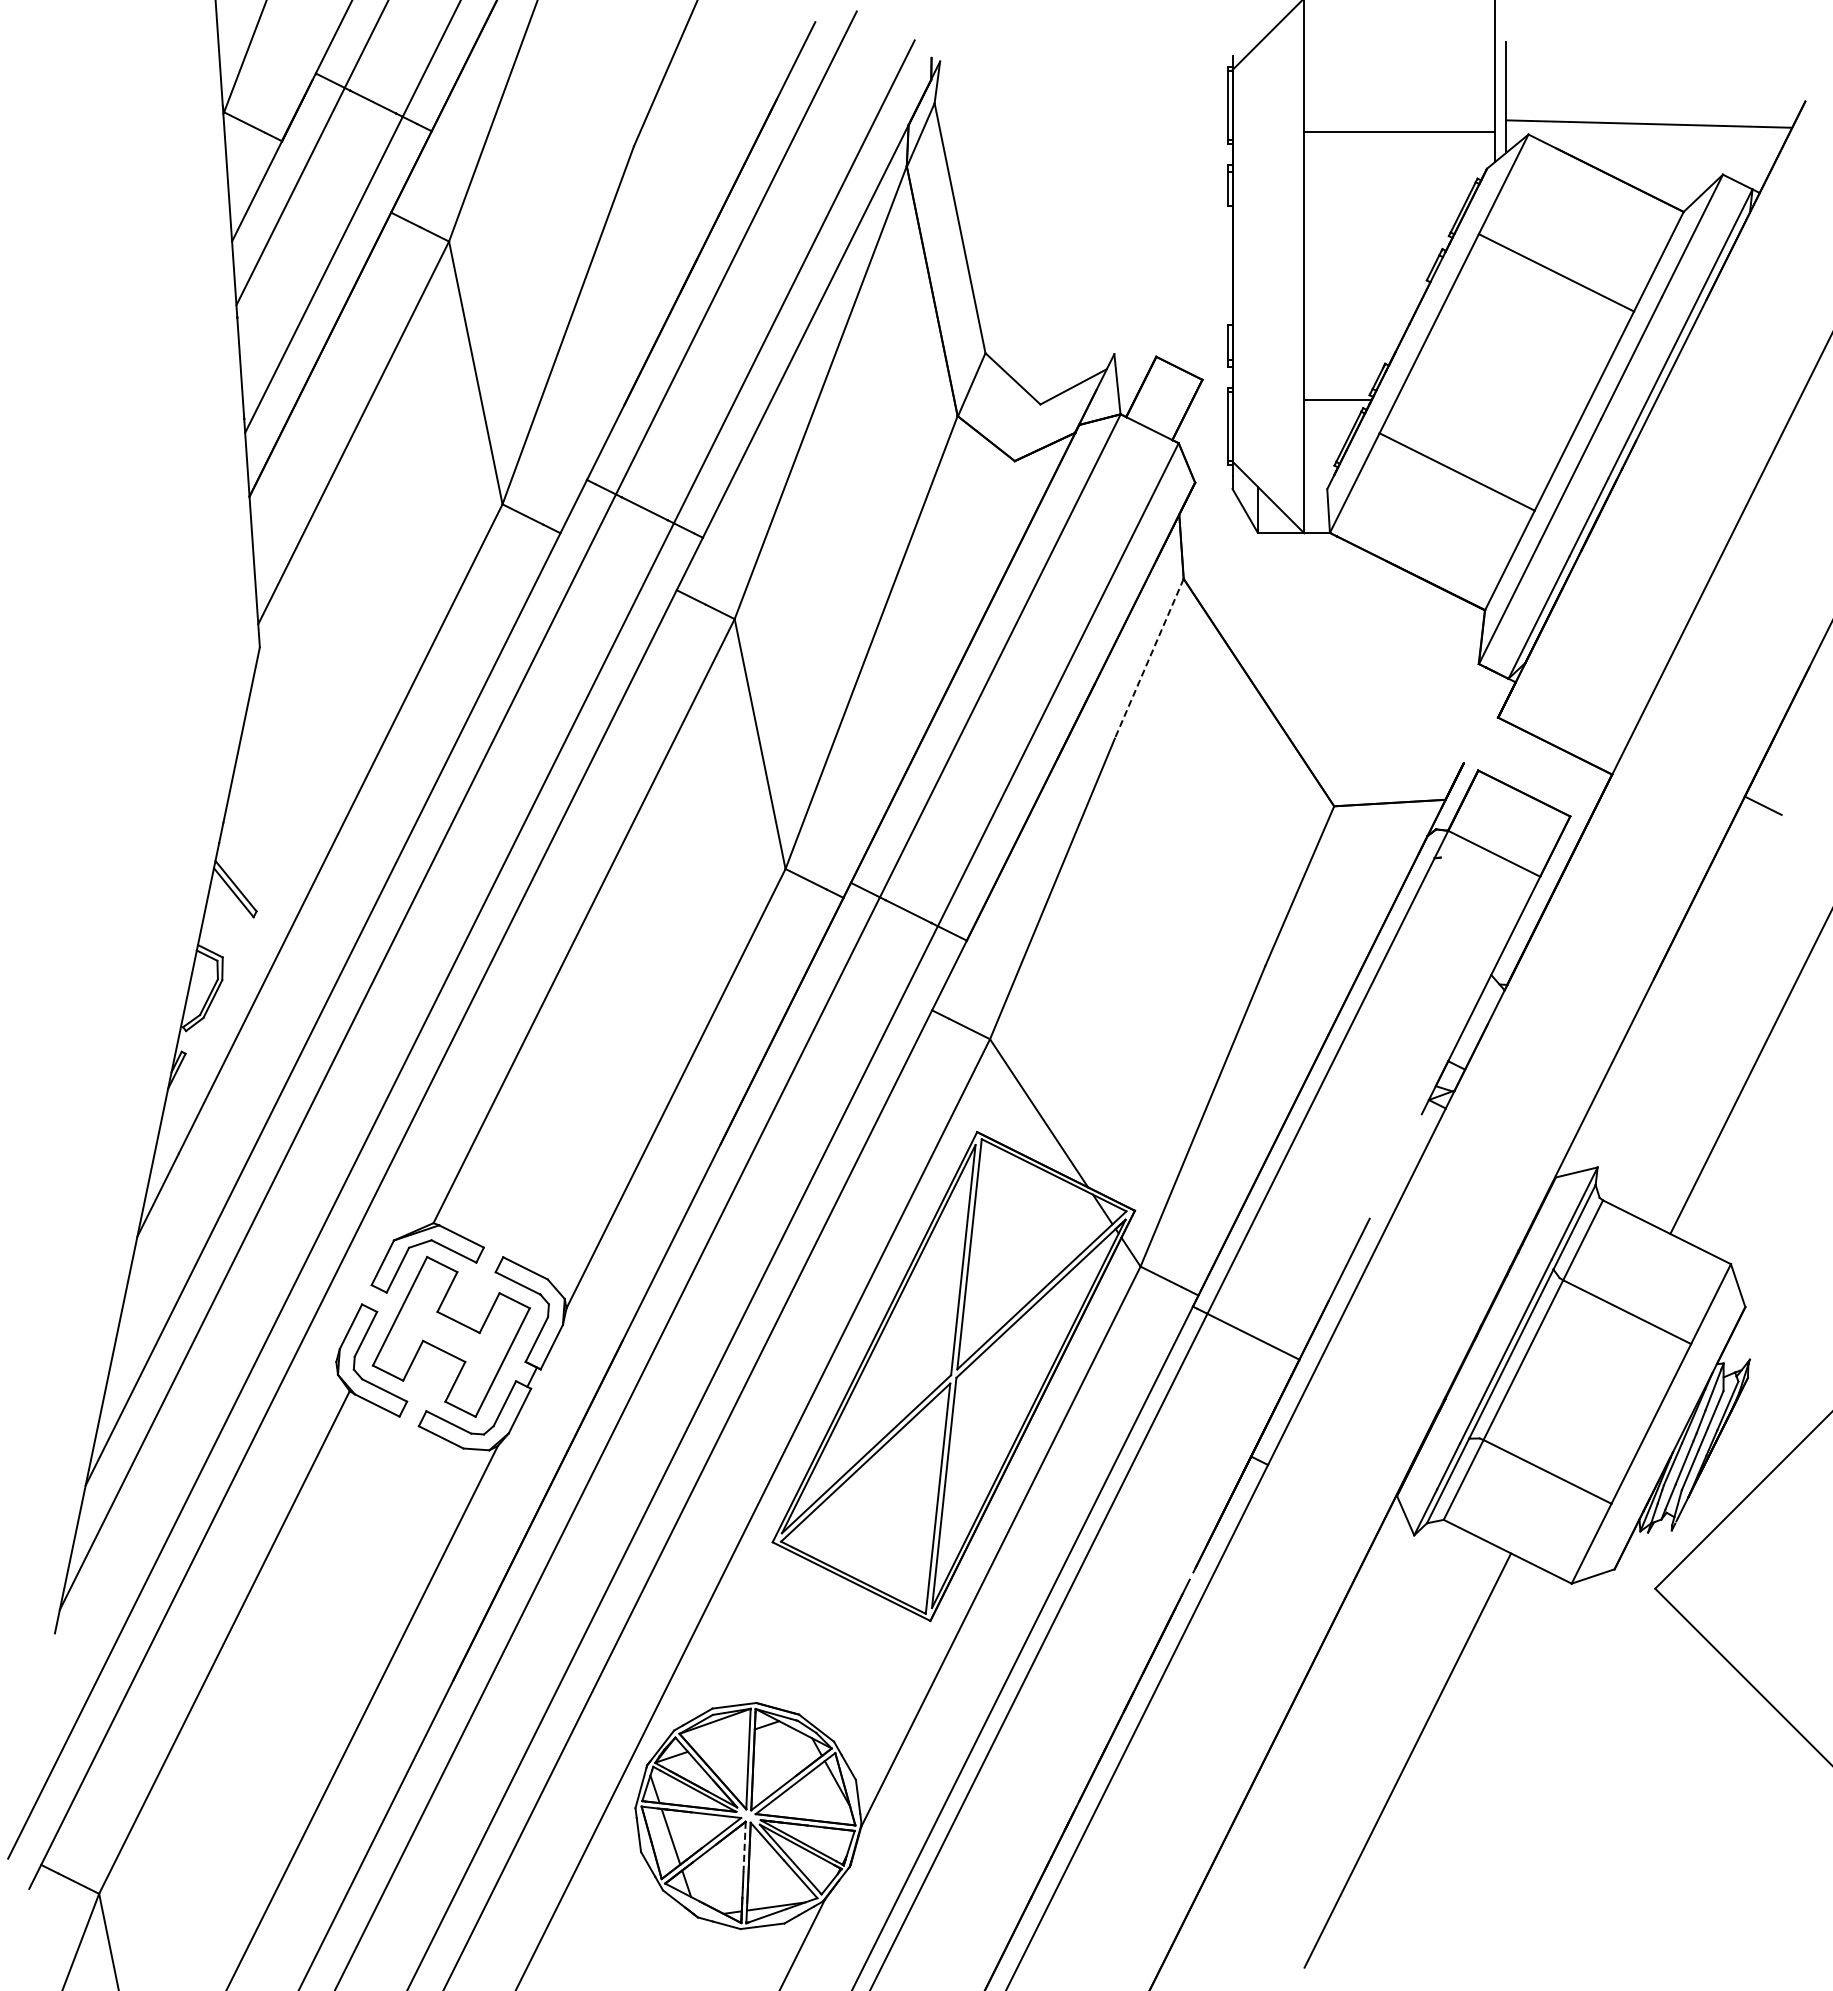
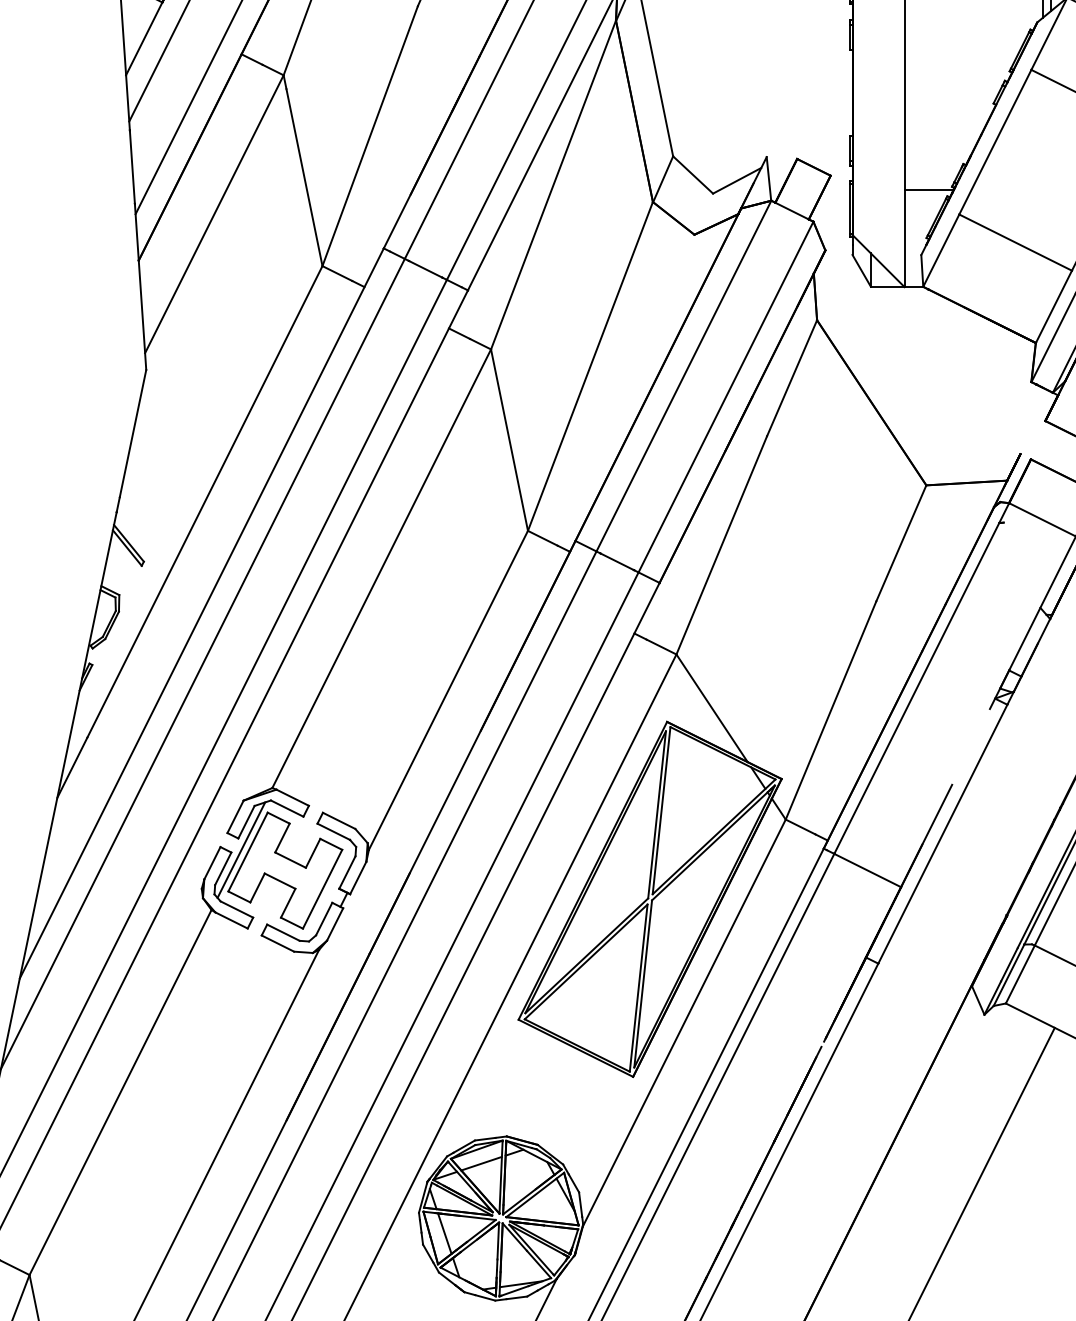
line: (1149, 658) -> (792, 378), dashed -> solid
line: (390, 1308) -> (241, 850), added
line: (721, 1740) -> (481, 1163), added
line: (744, 1847) -> (498, 1241), dashed -> solid

